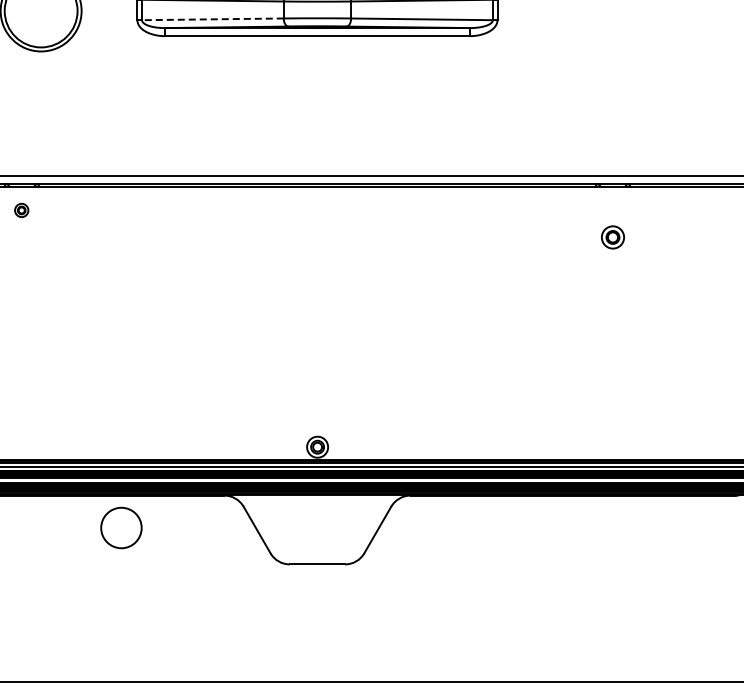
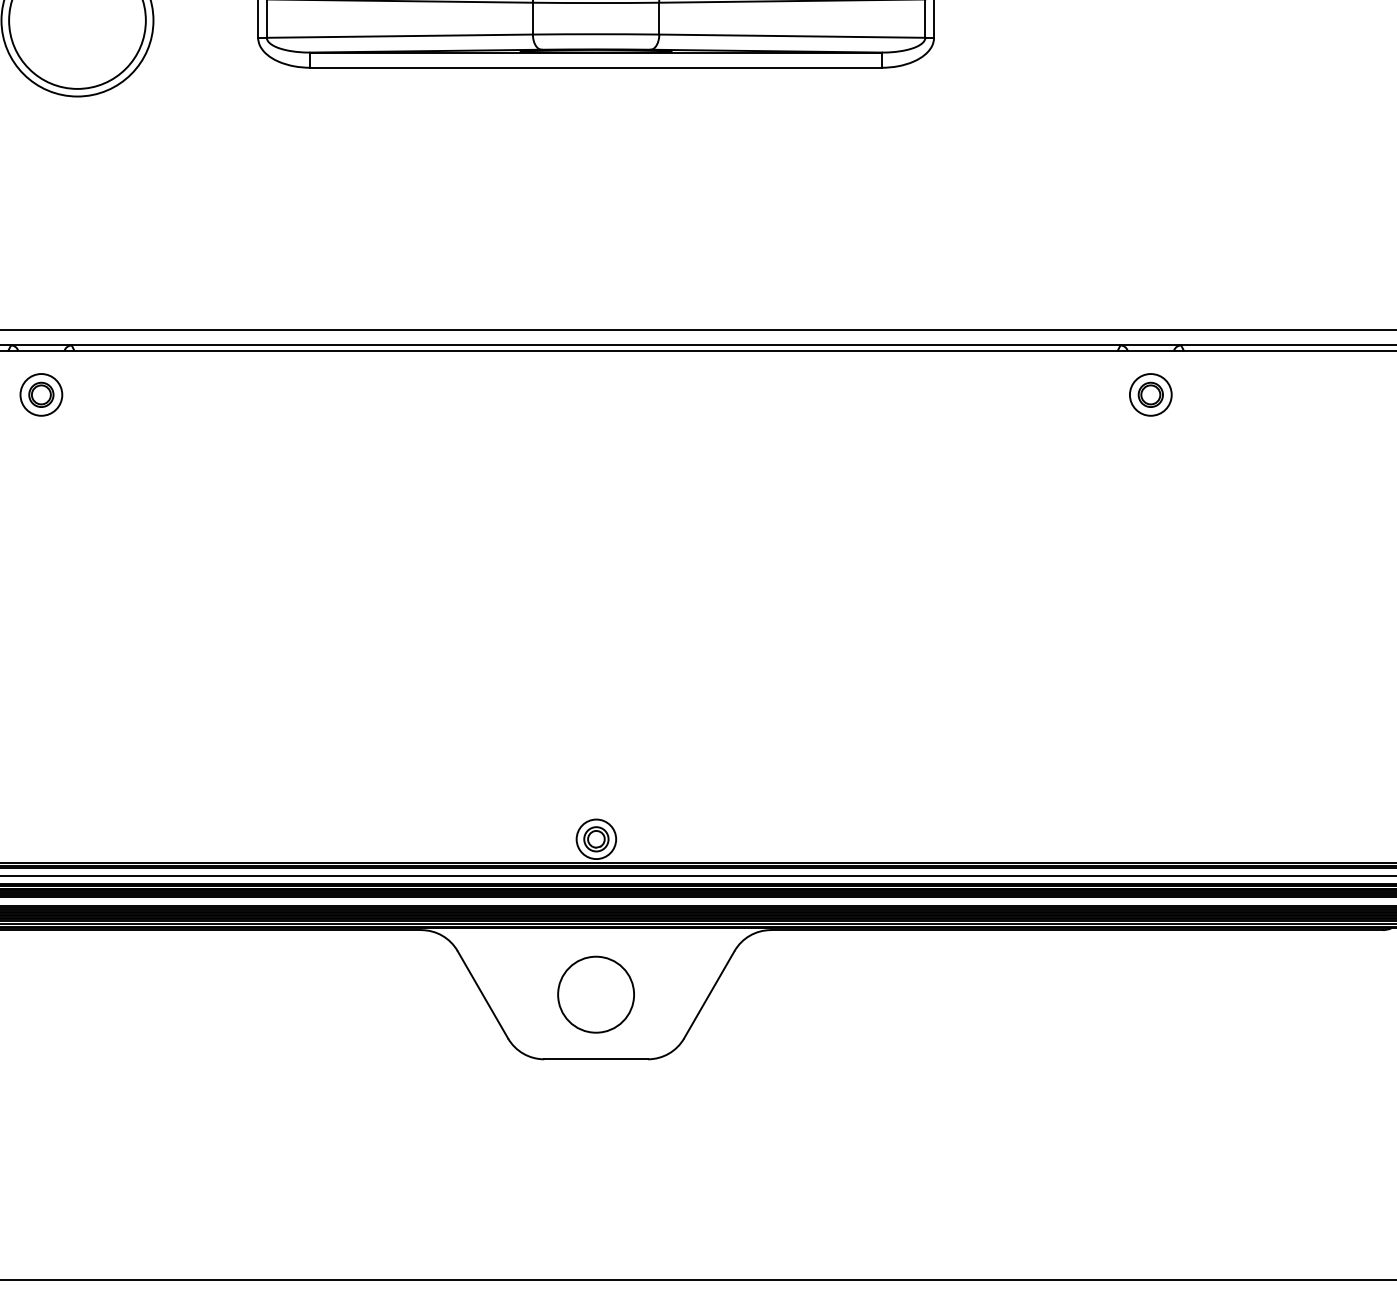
line: (212, 19) -> (399, 36), dashed -> solid
part: (21, 210) -> (40, 394), size x1.67
part: (612, 237) -> (1149, 394), moved
circle: (121, 527) -> (596, 993), moved

